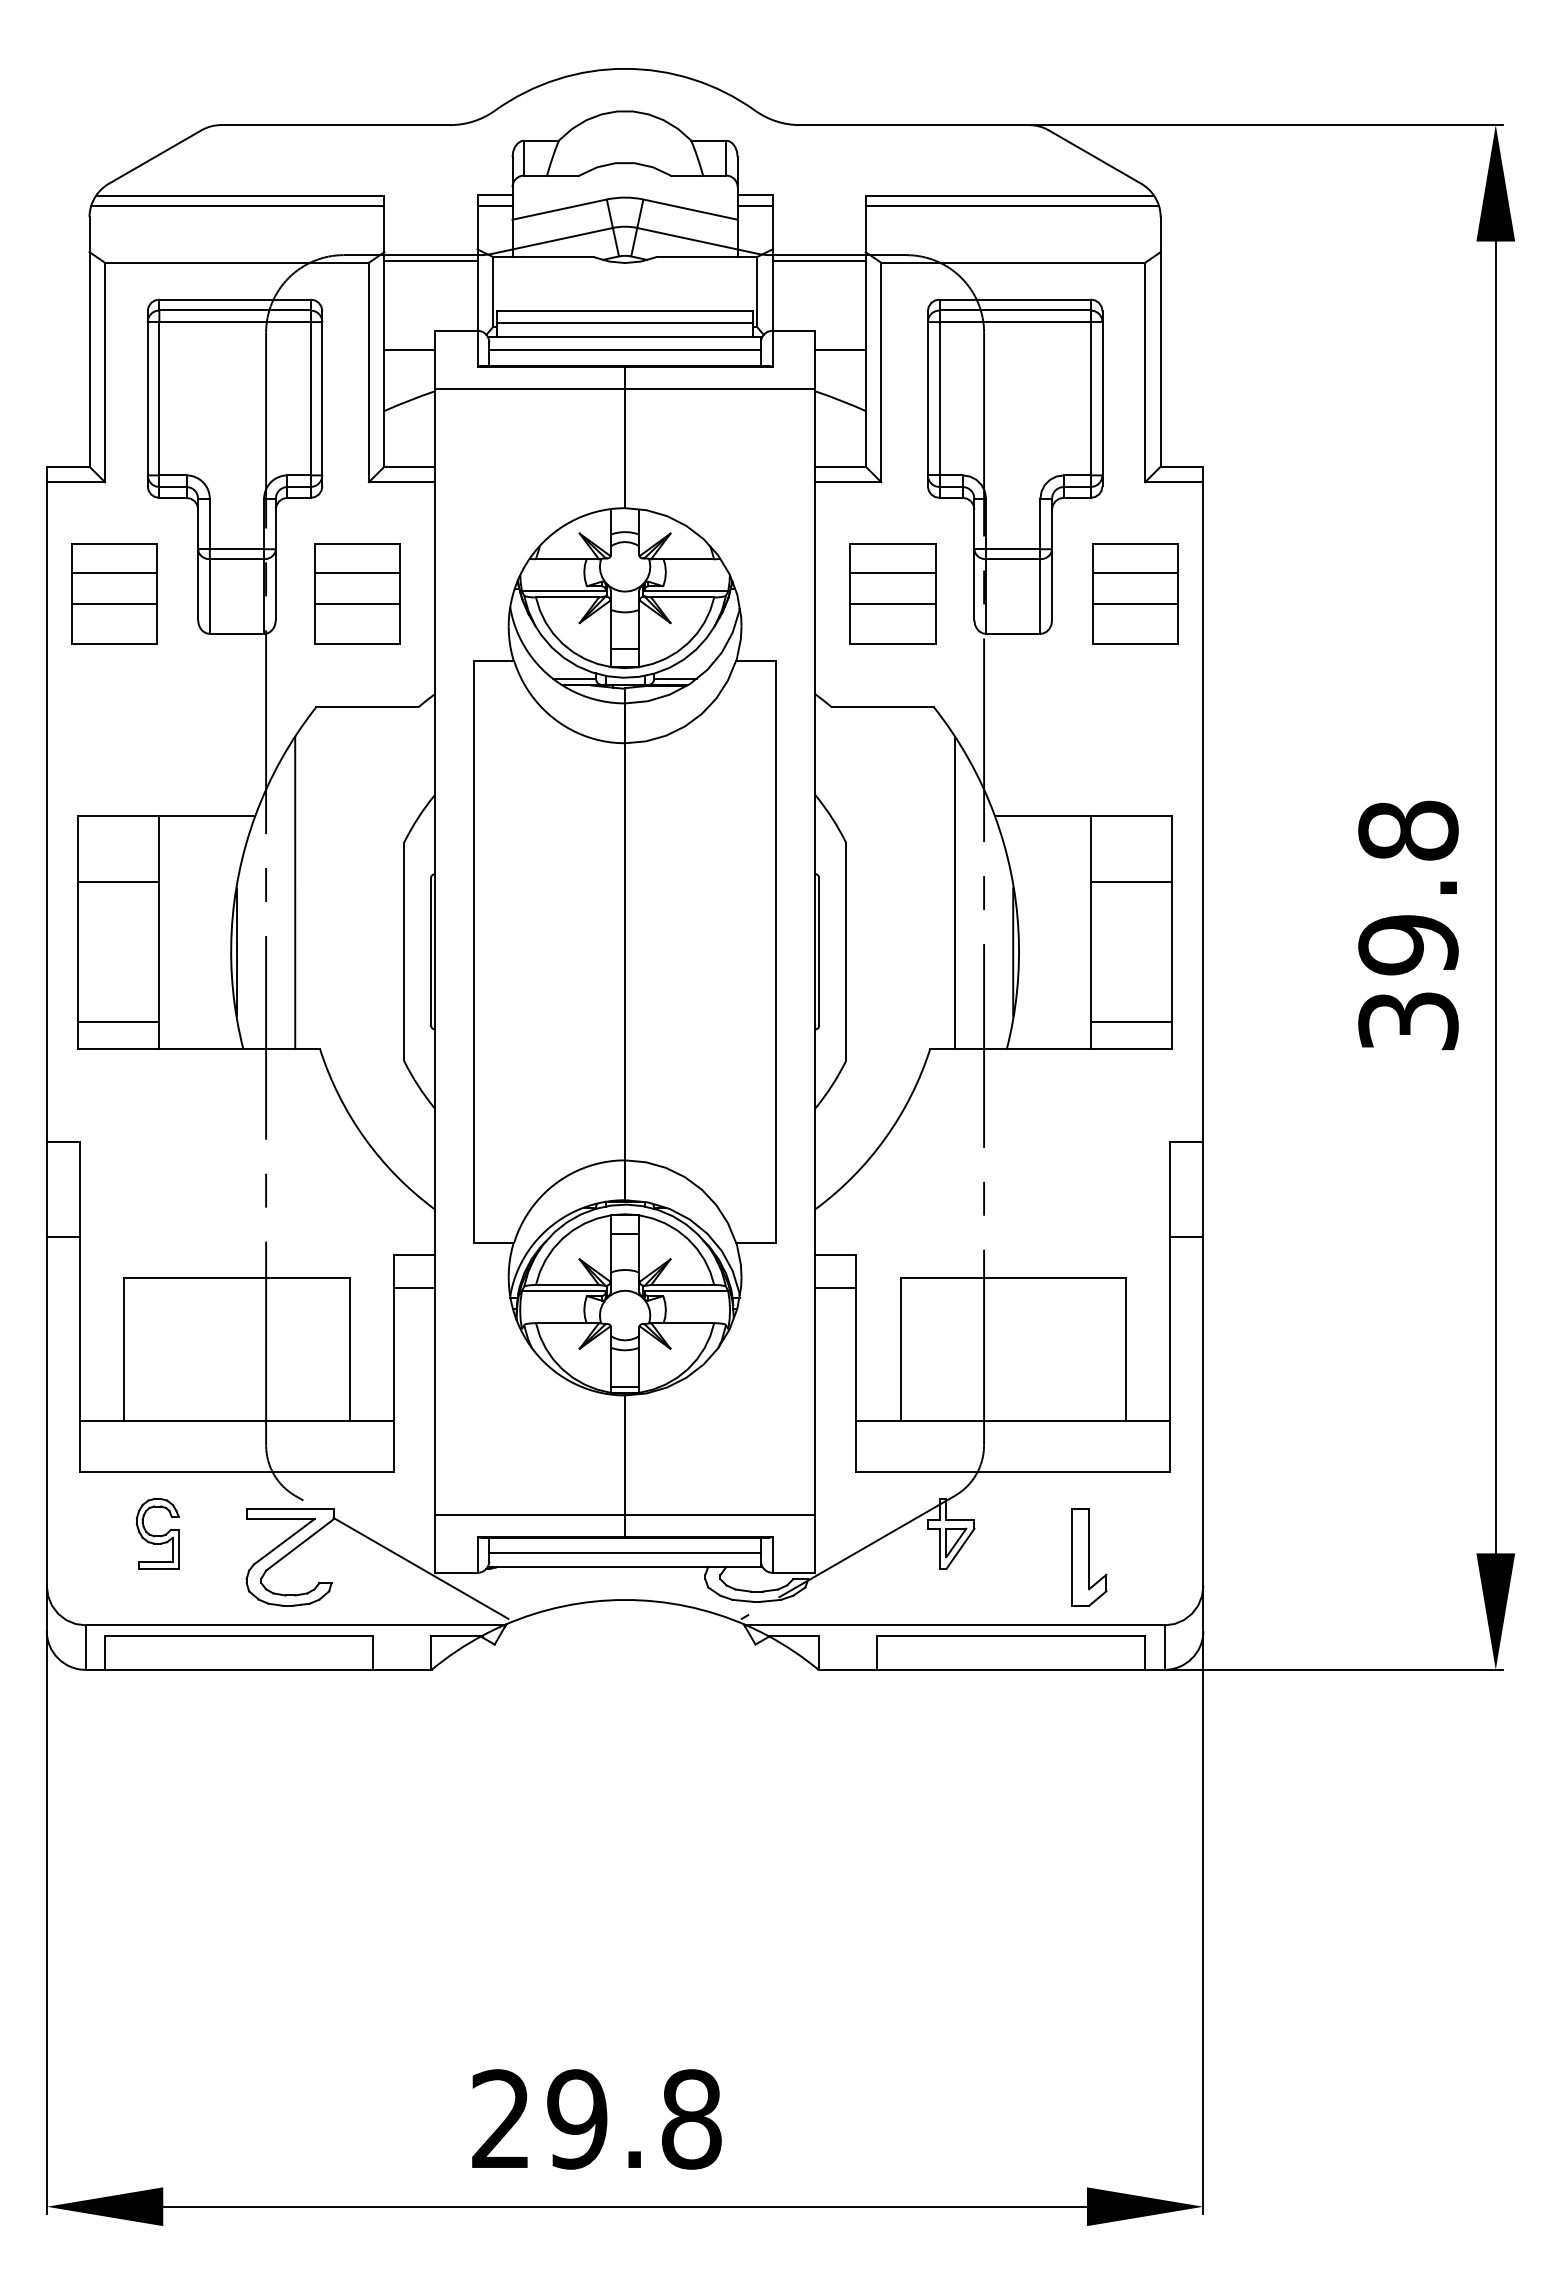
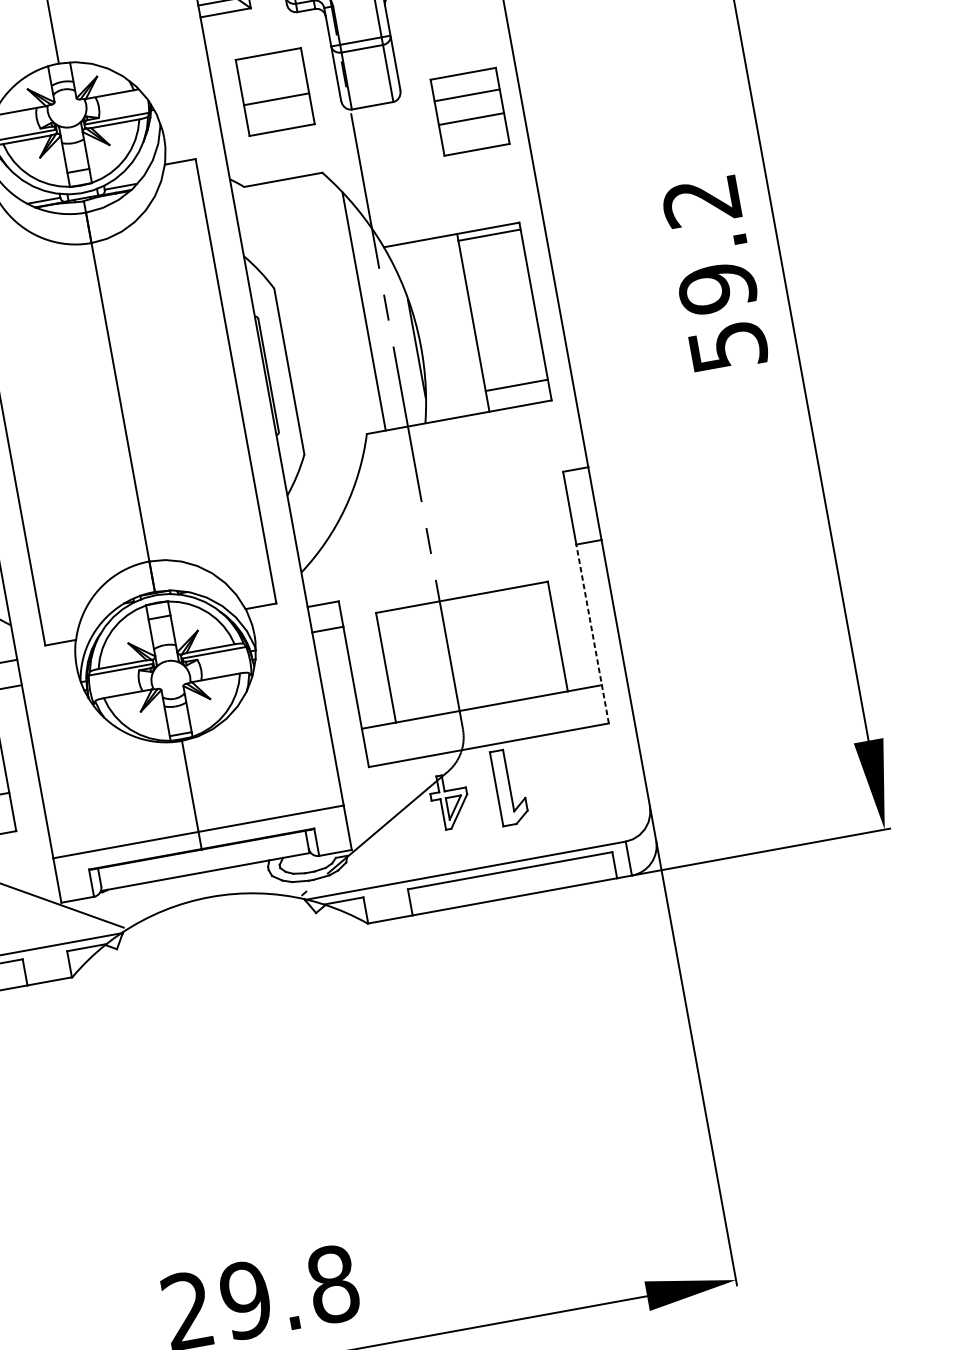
line: (892, 572) -> (271, 75), removed
part: (1135, 593) -> (470, 111), moved
line: (1131, 881) -> (489, 234), moved
text: (1408, 925) -> (714, 273), 39.8 -> 59.2
line: (1170, 1353) -> (592, 633), solid -> dashed
line: (624, 1553) -> (203, 861), removed
part: (1089, 1557) -> (510, 787), moved

